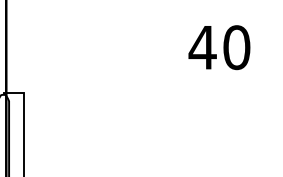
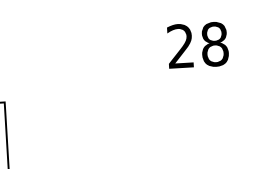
text: (219, 47) -> (197, 45), 40 -> 28

